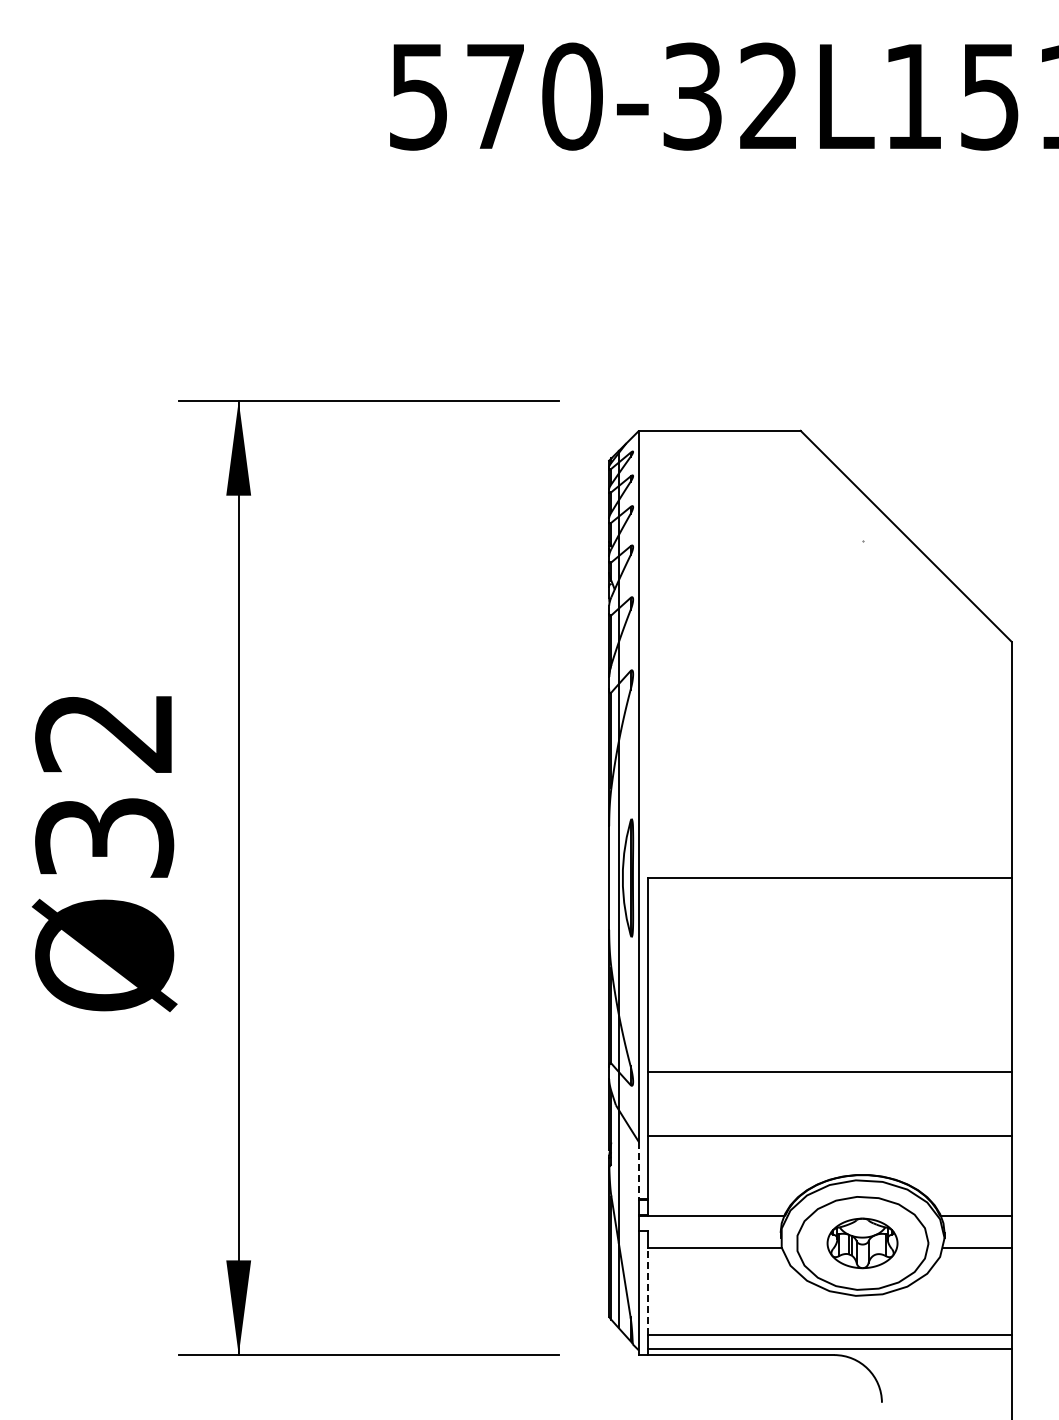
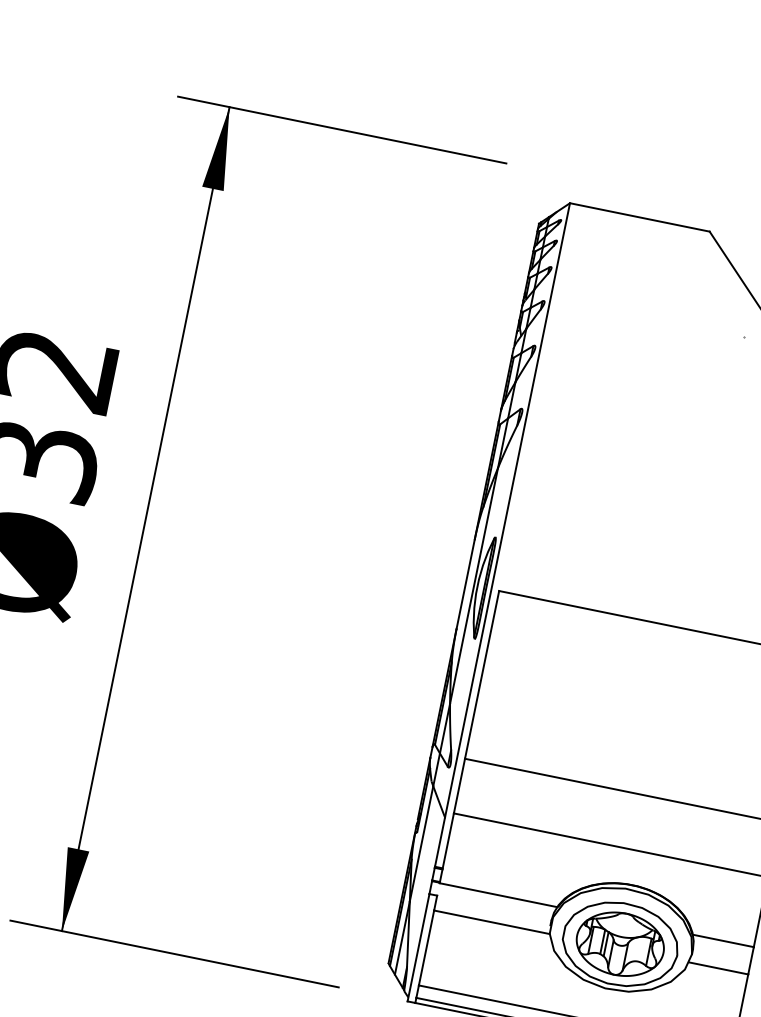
line: (638, 1170) -> (439, 841), dashed -> solid
part: (862, 1243) -> (620, 944), size x1.43
line: (647, 1290) -> (426, 947), dashed -> solid

